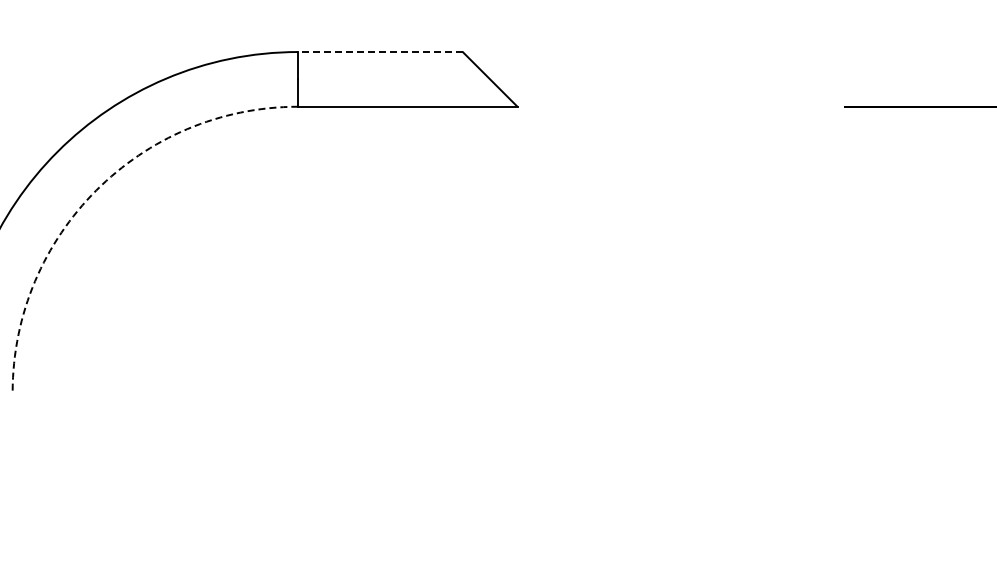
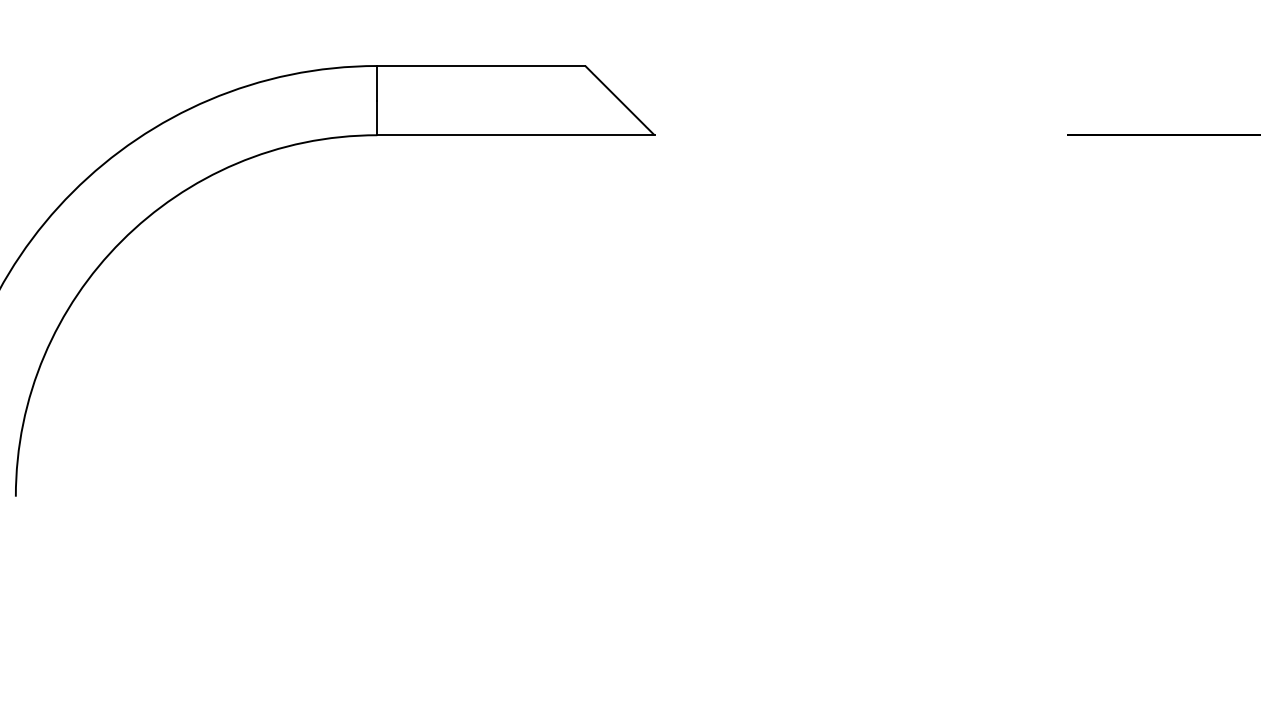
line: (380, 52) -> (481, 66), dashed -> solid
arc: (96, 190) -> (121, 241), dashed -> solid

